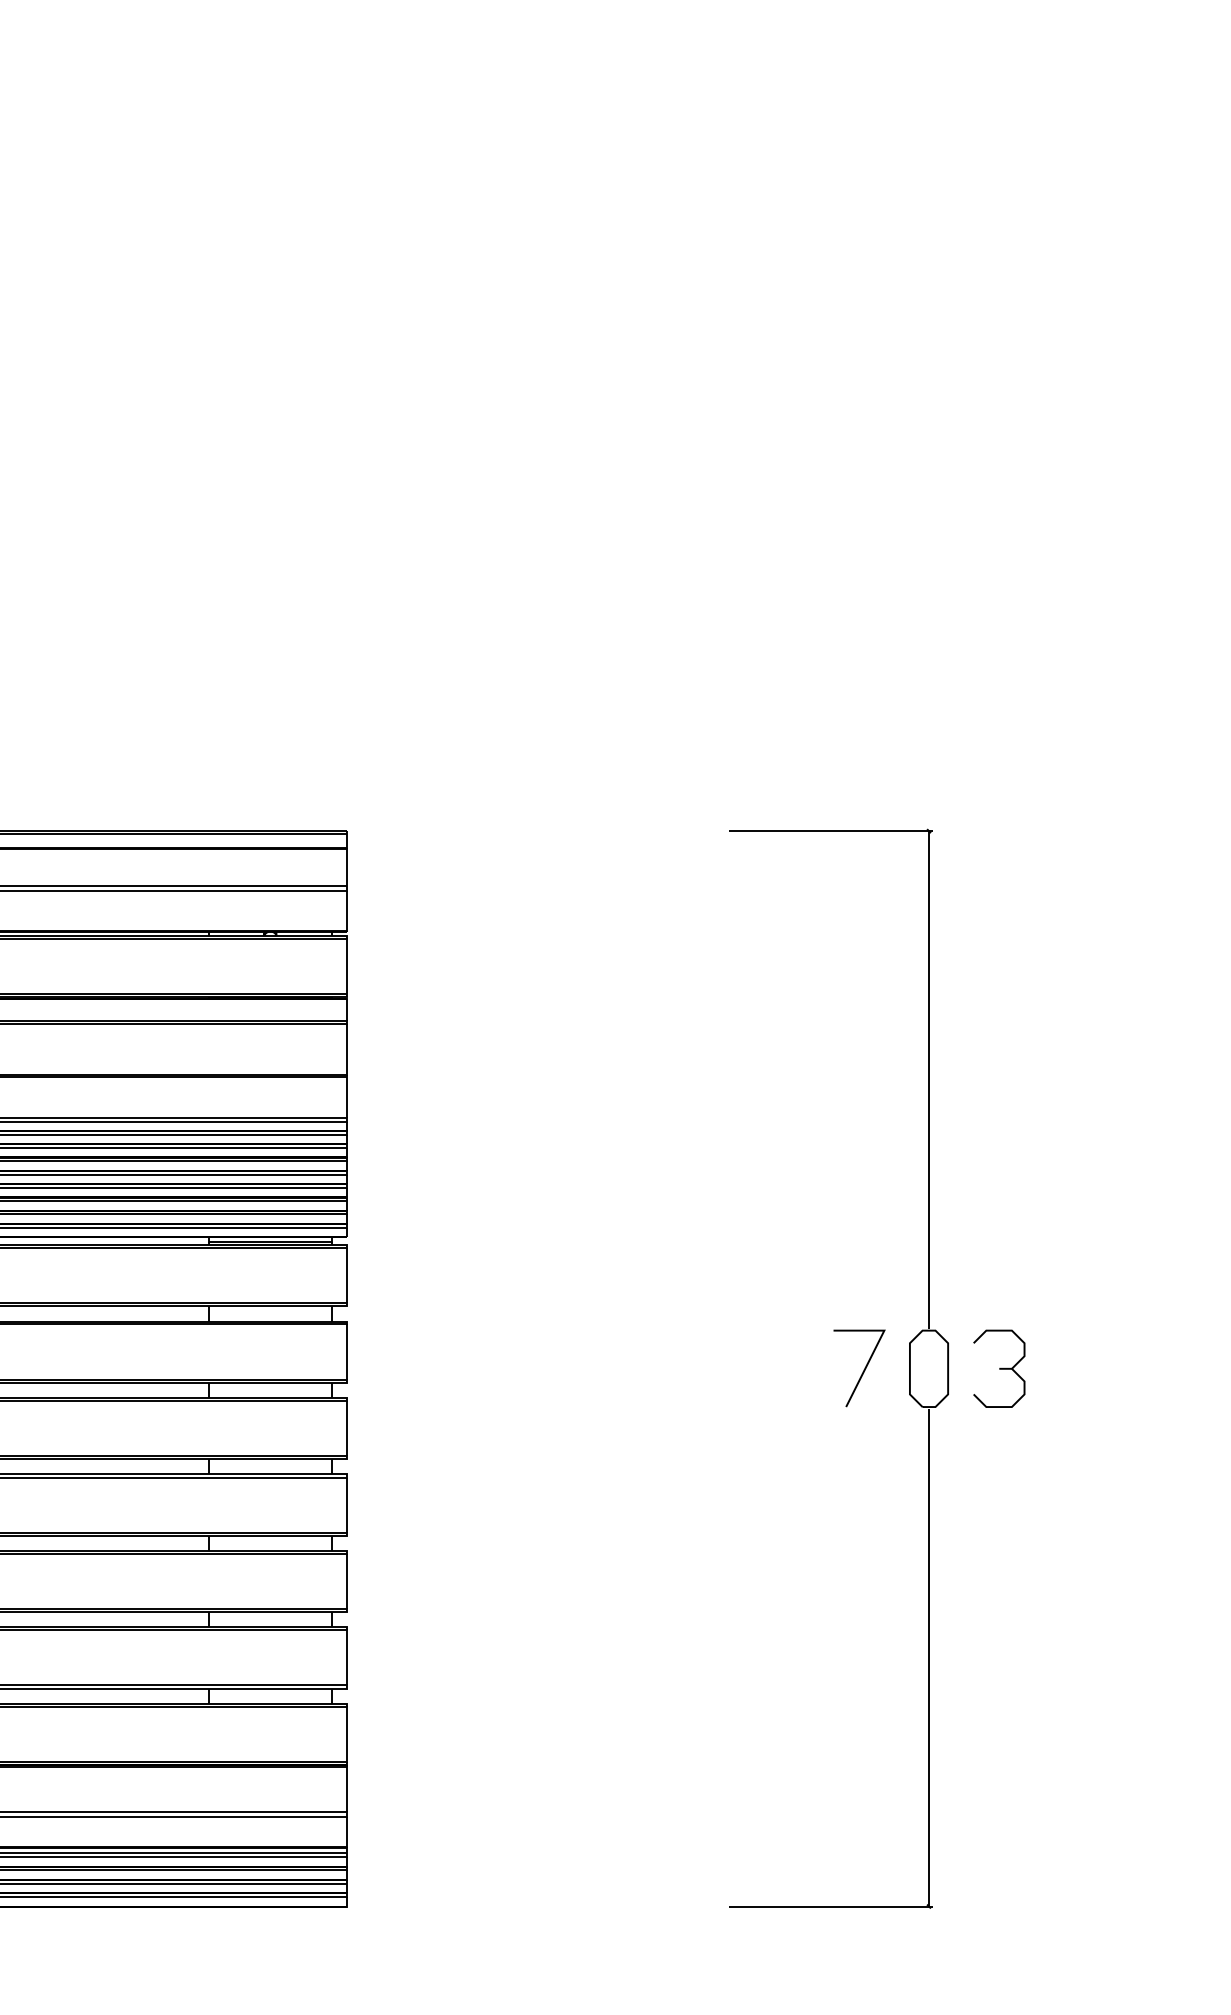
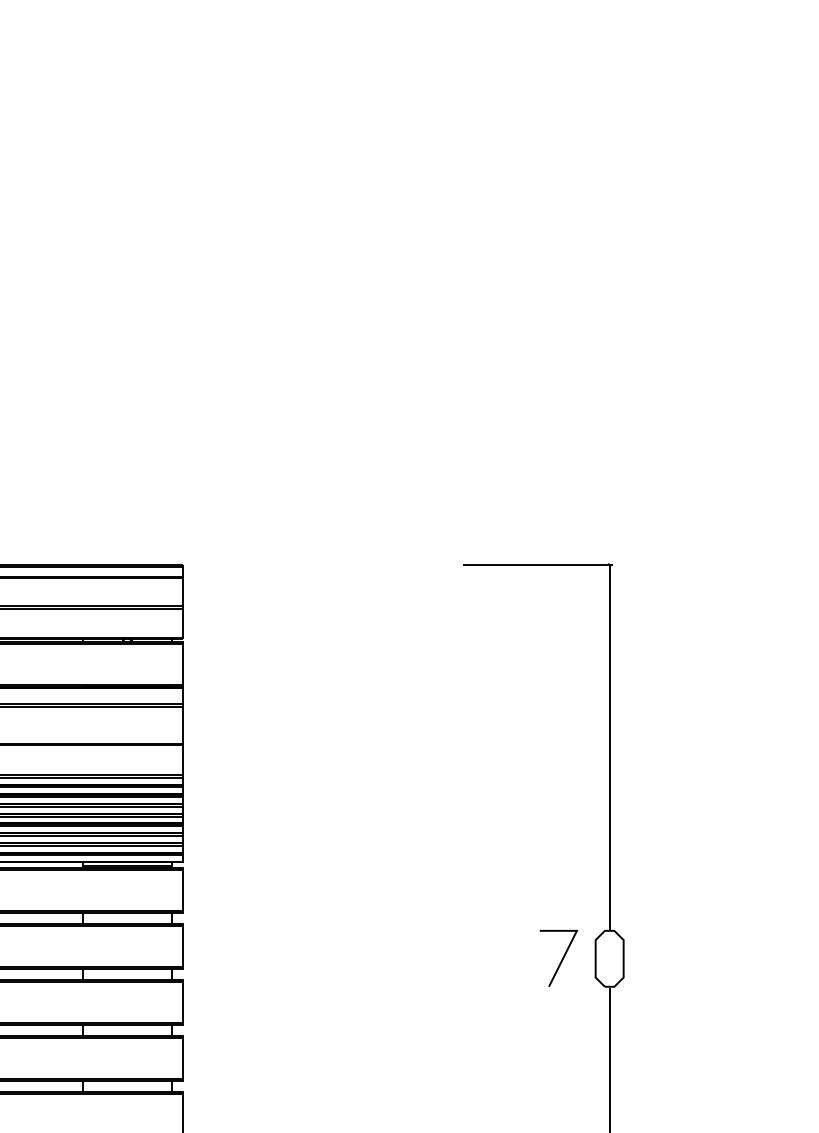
part: (999, 1368) -> (661, 958), removed

